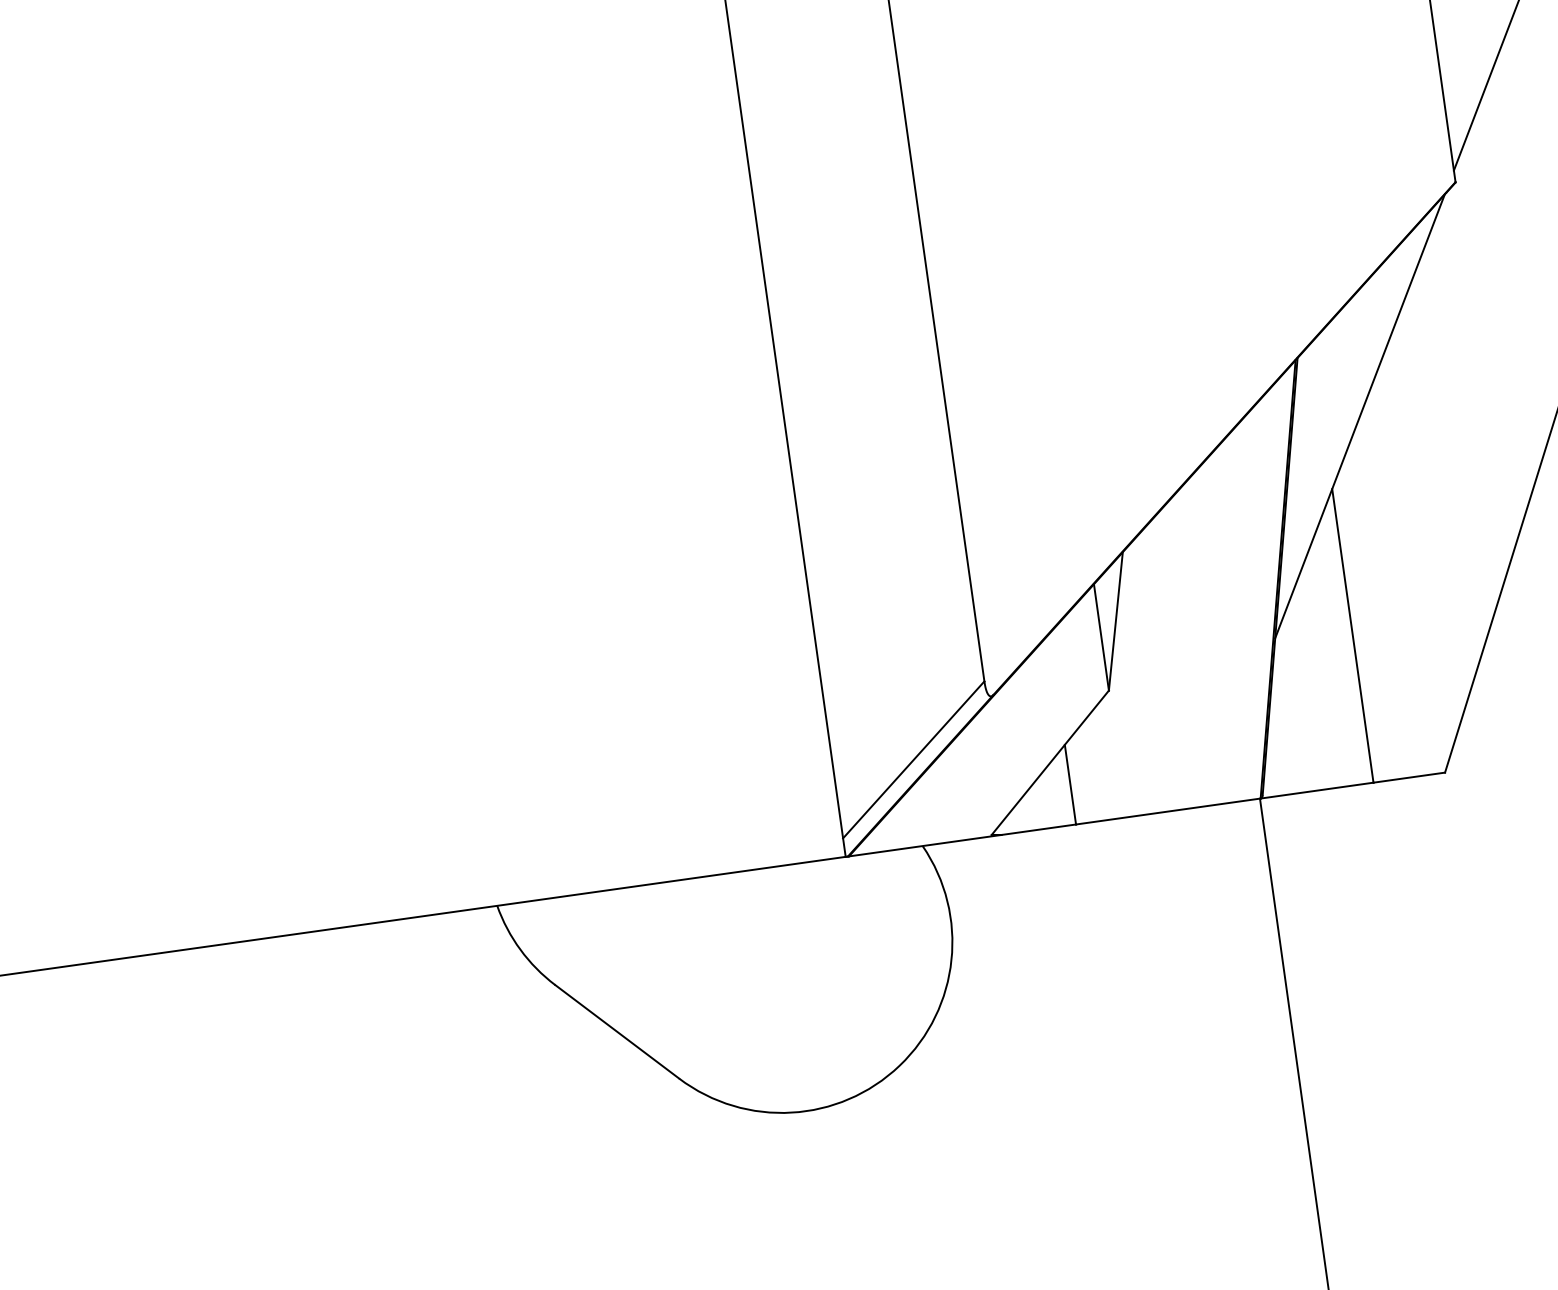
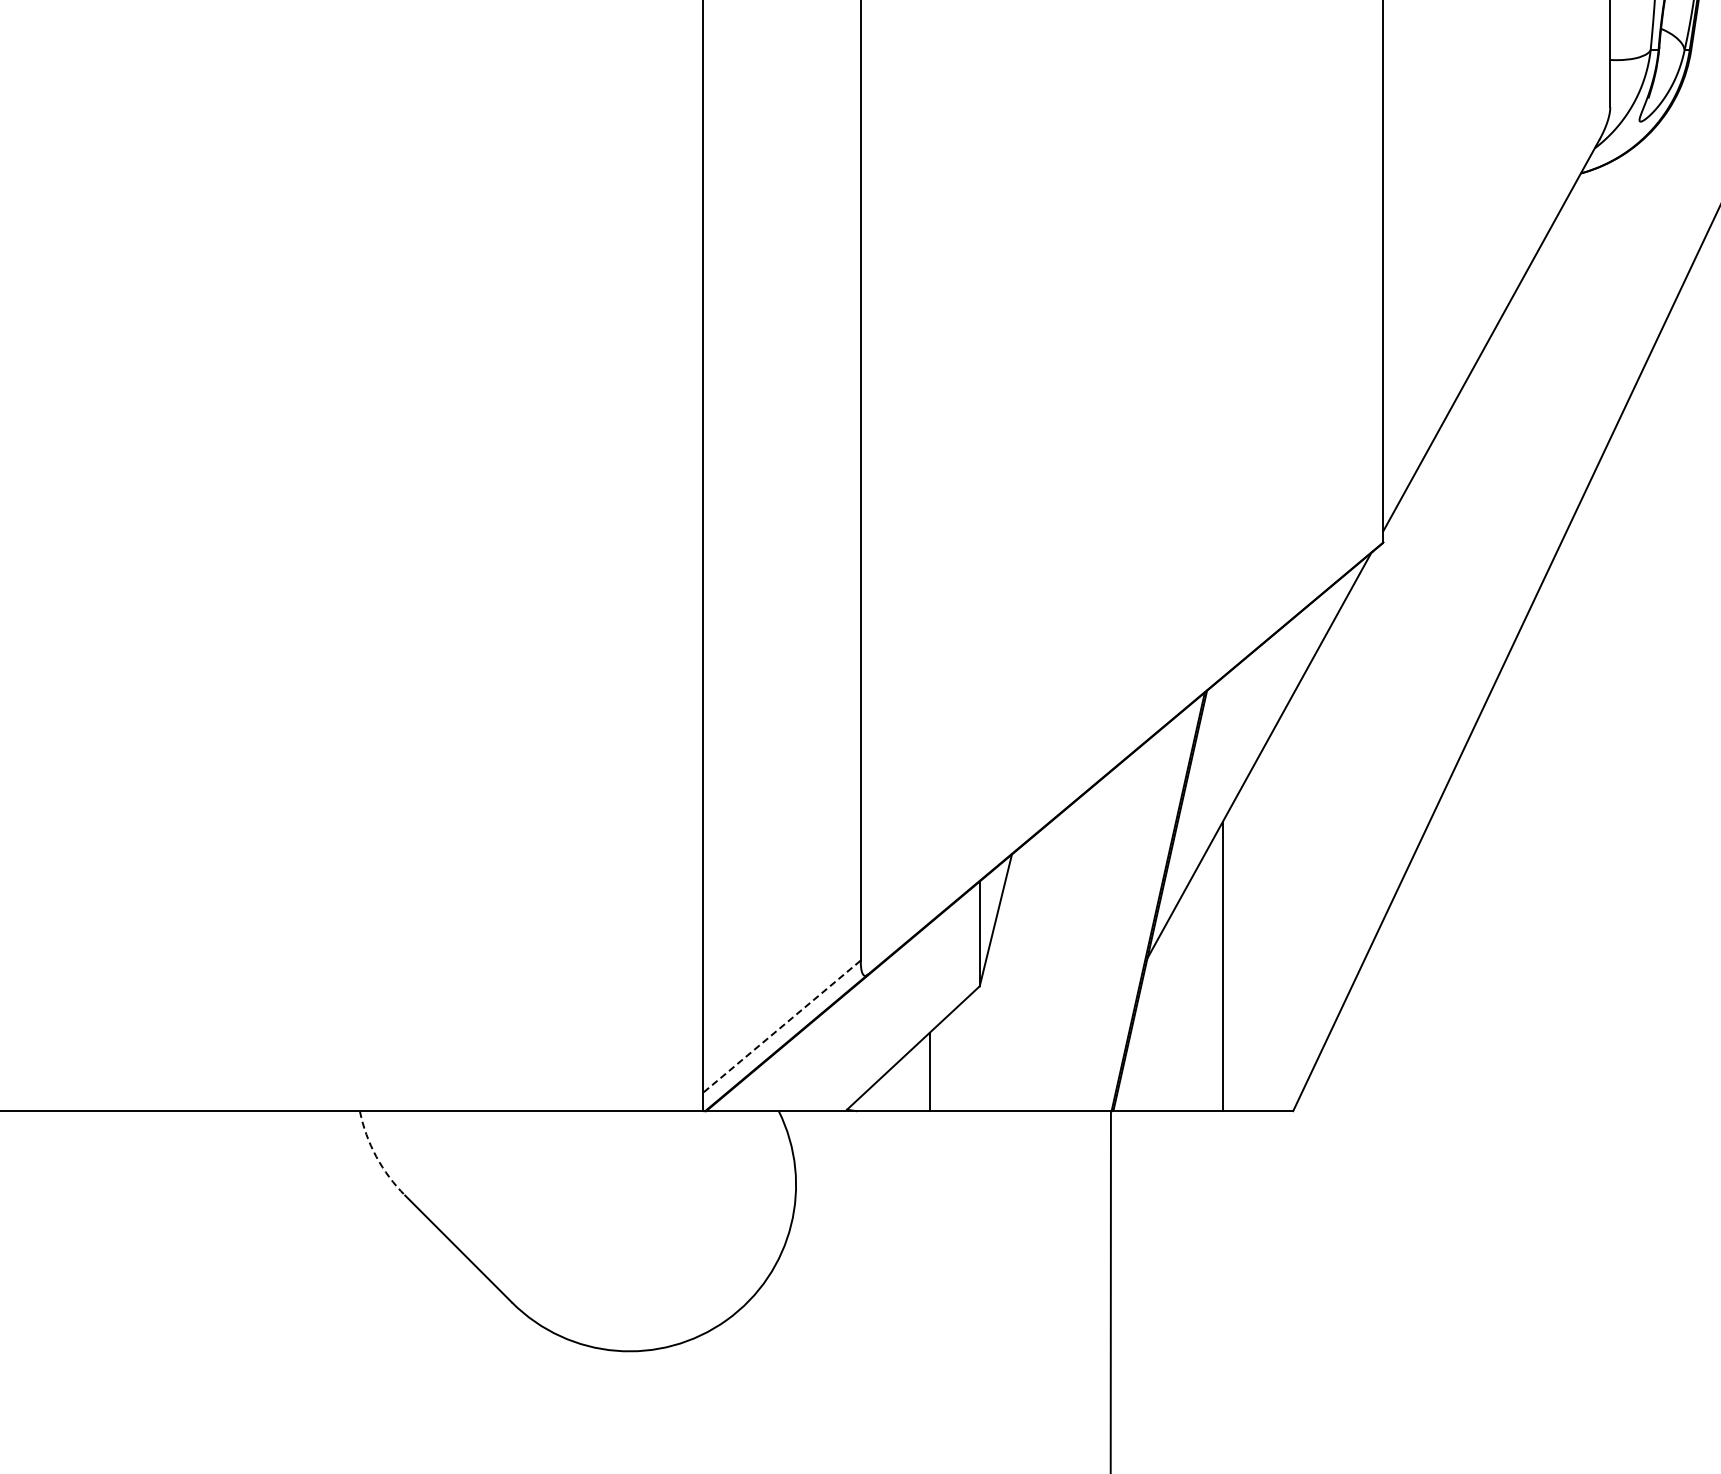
line: (913, 759) -> (781, 1026), solid -> dashed
arc: (520, 949) -> (376, 1156), solid -> dashed

